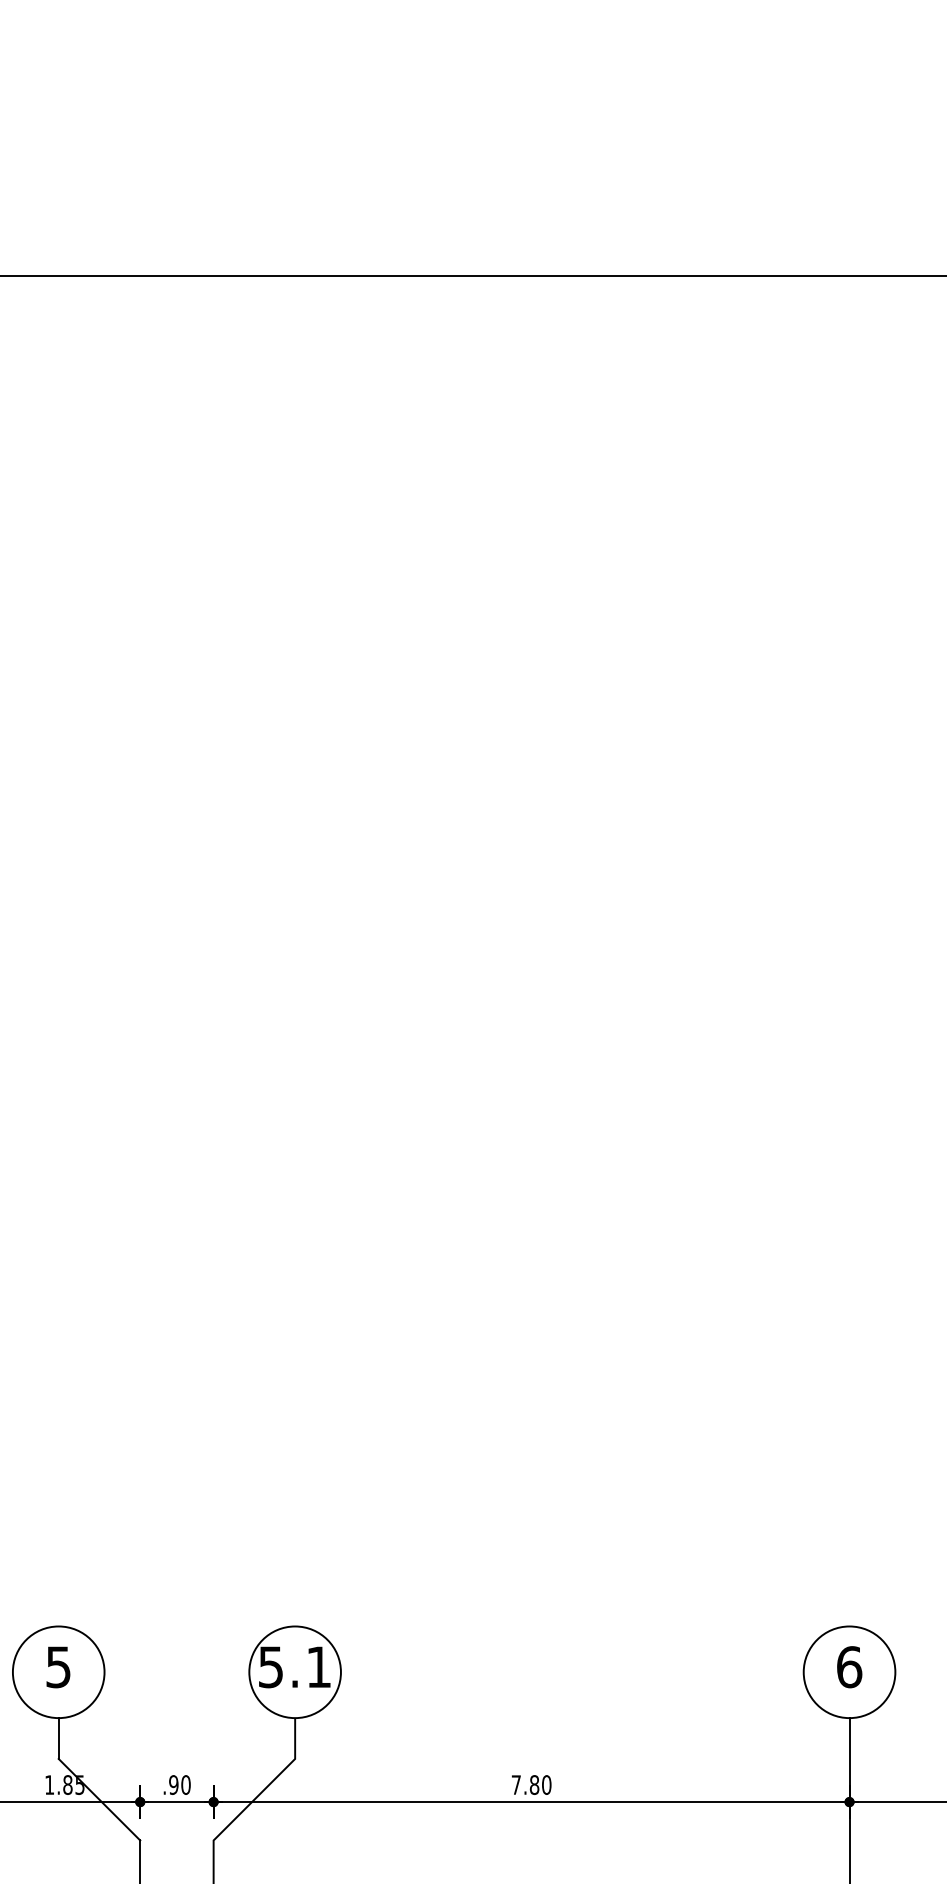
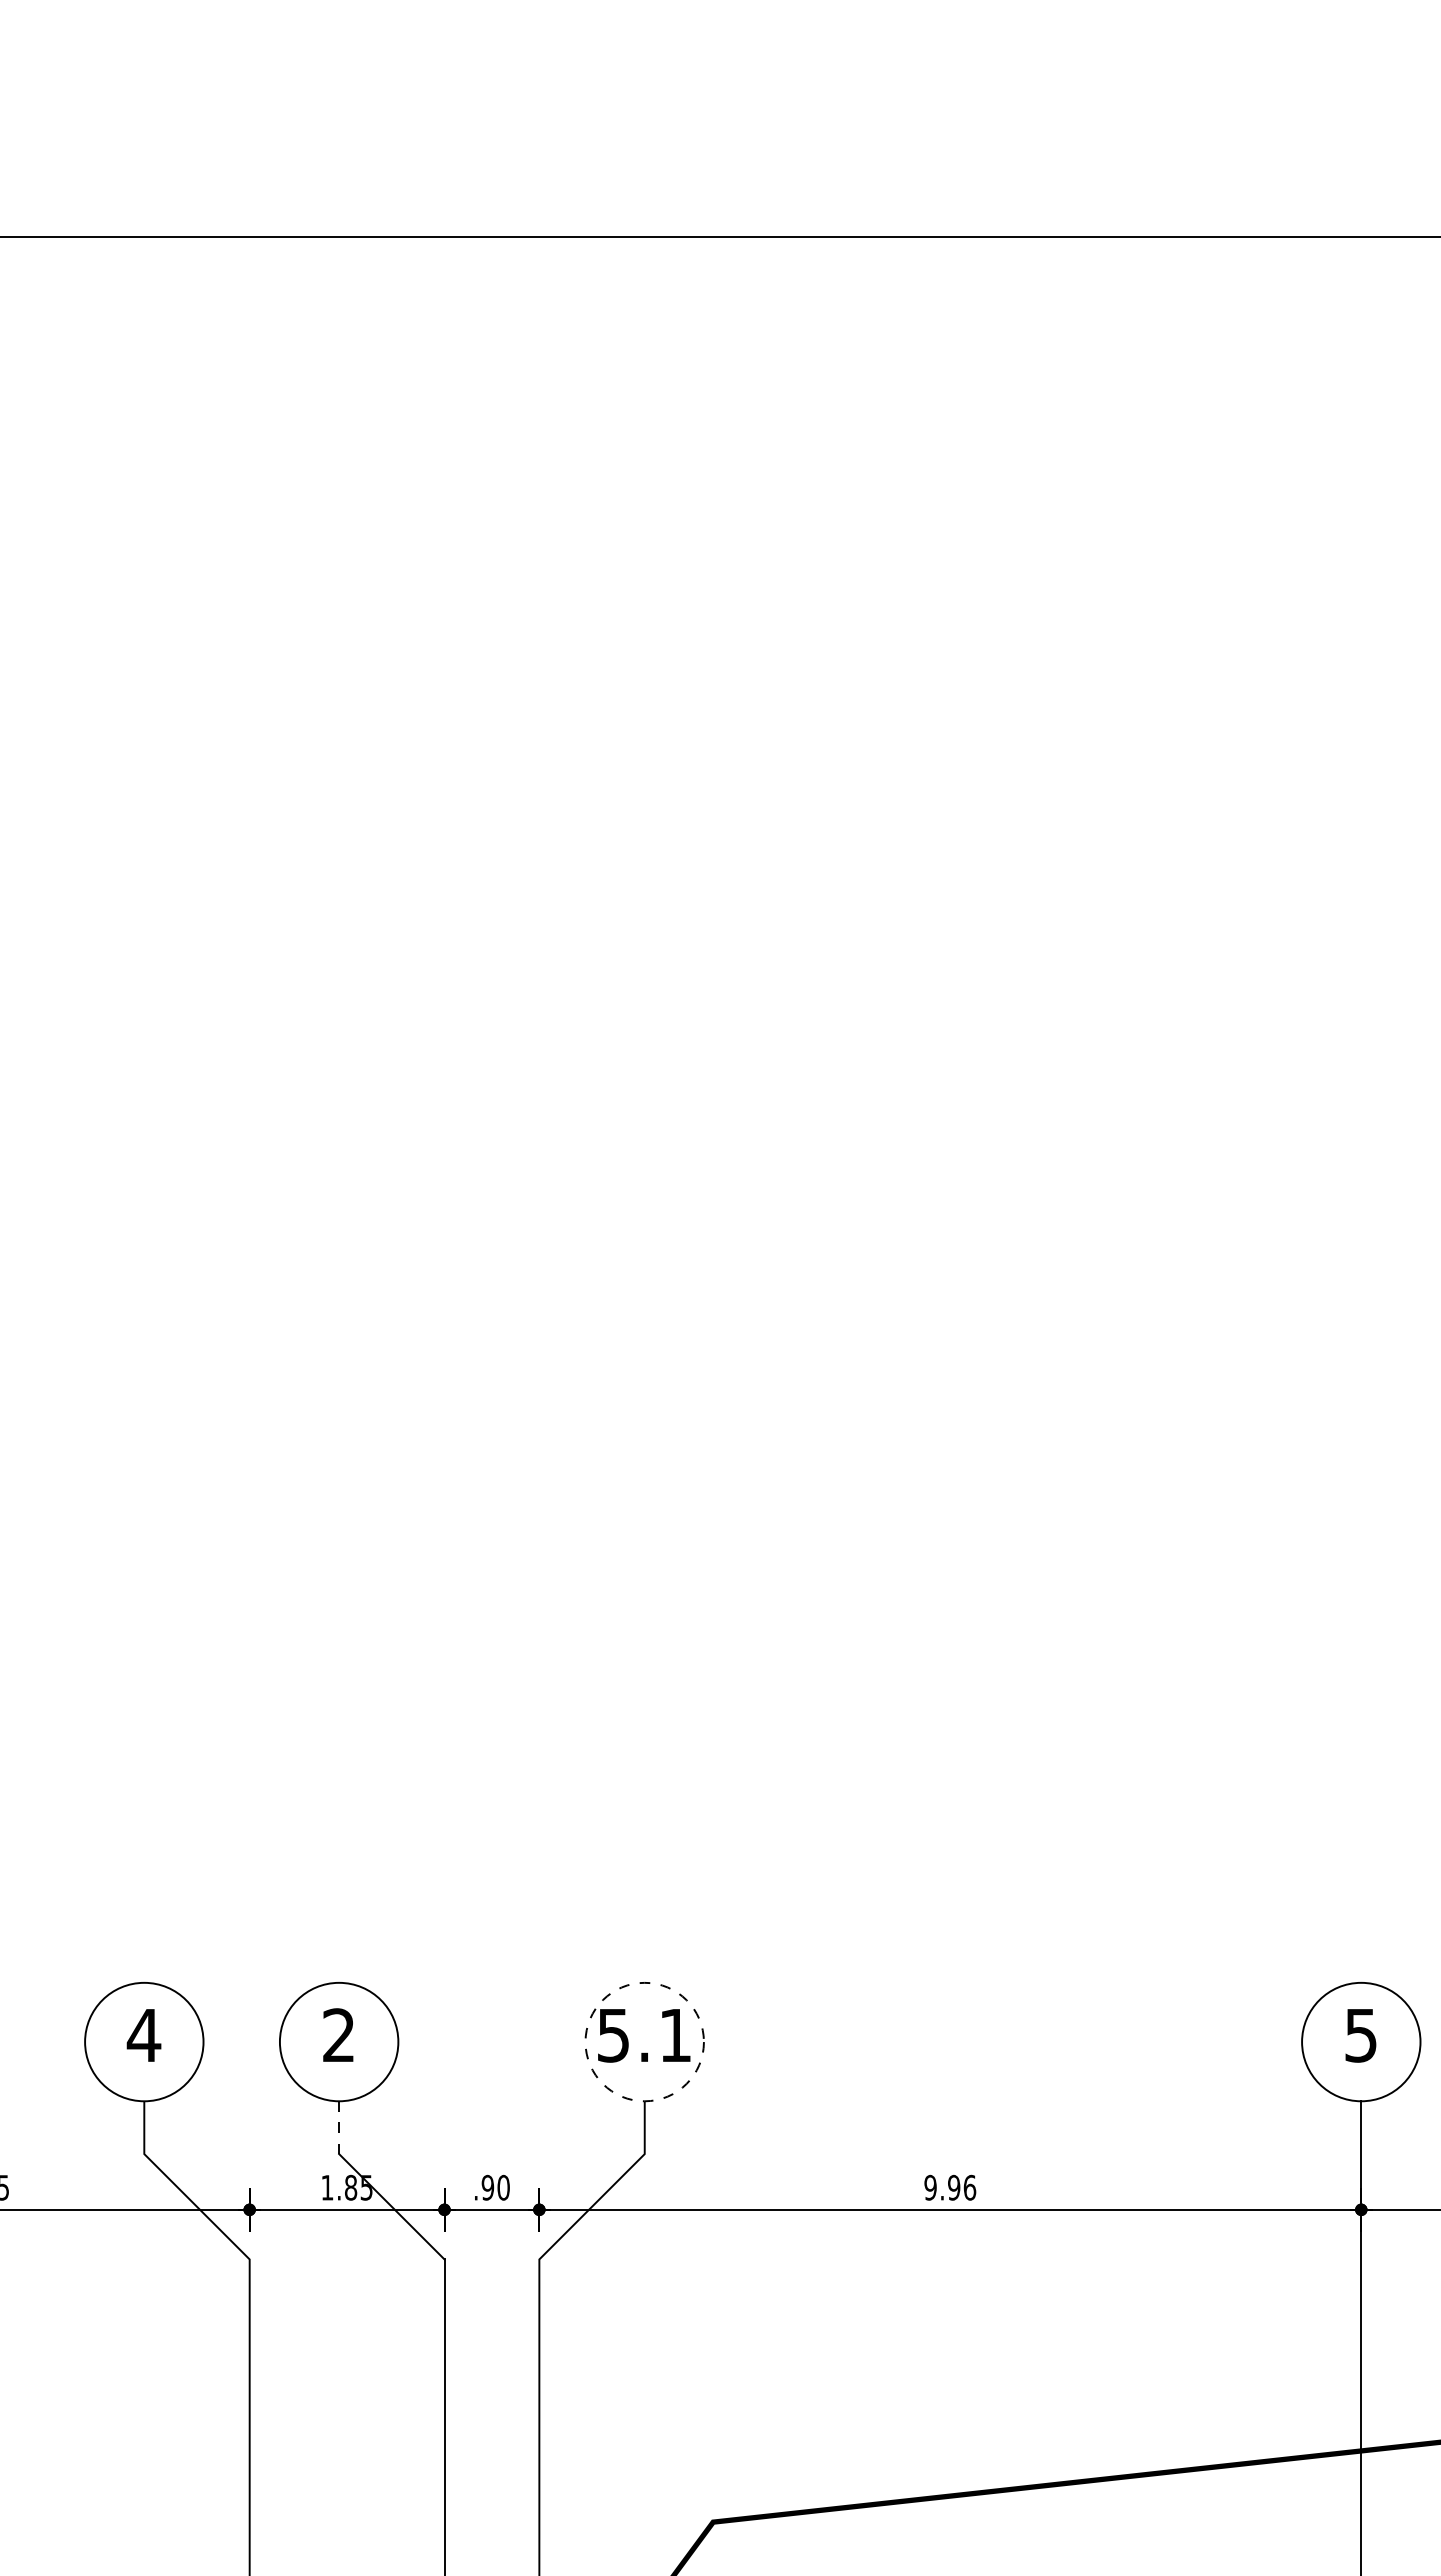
text: (58, 1667) -> (338, 2035), 5 -> 2
text: (849, 1667) -> (1361, 2035), 6 -> 5
circle: (294, 1671) -> (644, 2041), solid -> dashed
line: (58, 1738) -> (339, 2127), solid -> dashed
text: (531, 1784) -> (950, 2187), 7.80 -> 9.96

